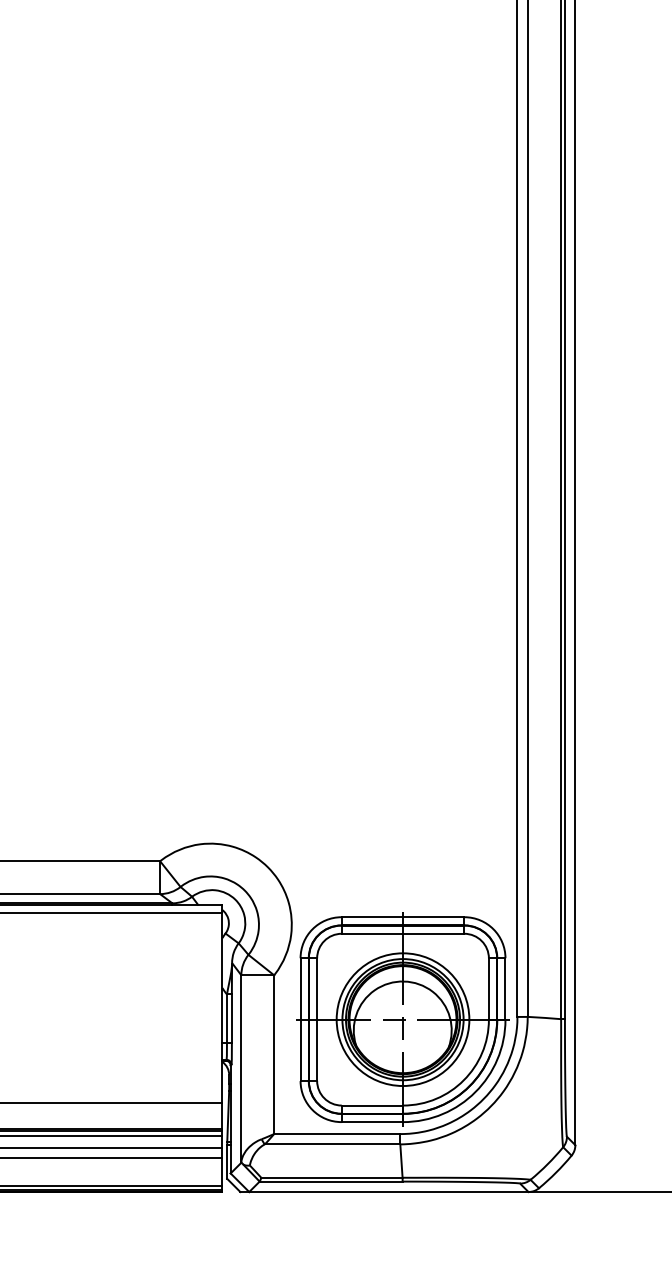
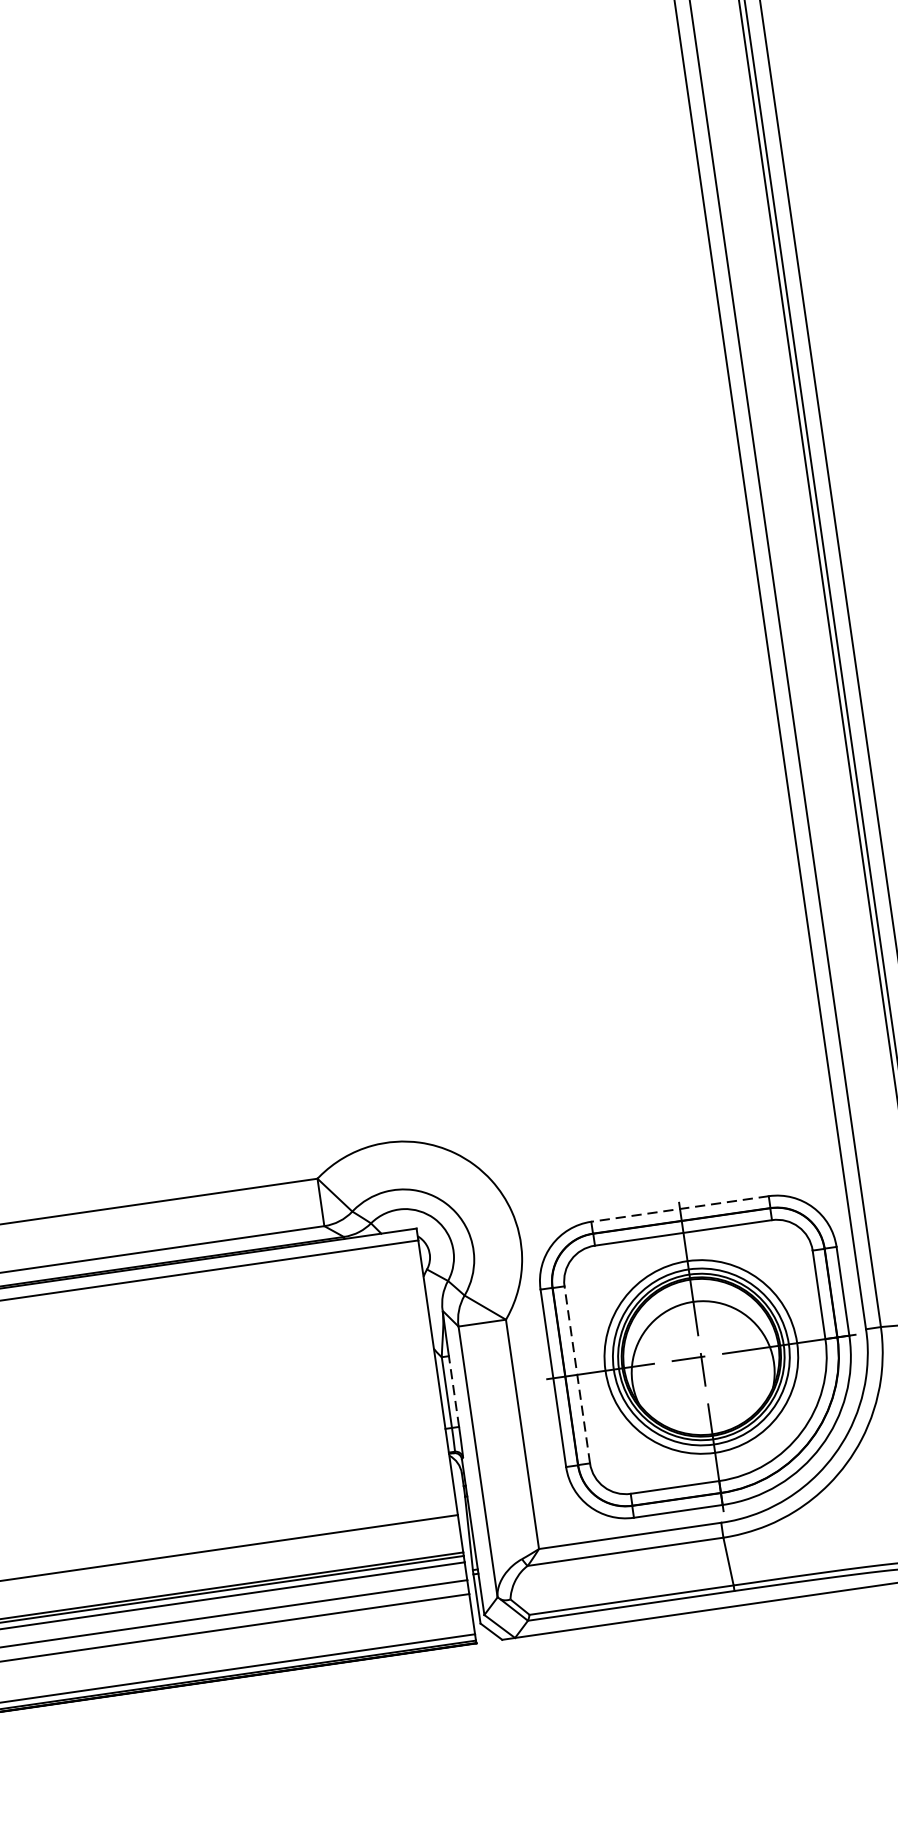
line: (402, 917) -> (679, 1209), solid -> dashed
line: (231, 1018) -> (453, 1391), solid -> dashed
line: (317, 1019) -> (577, 1374), solid -> dashed

